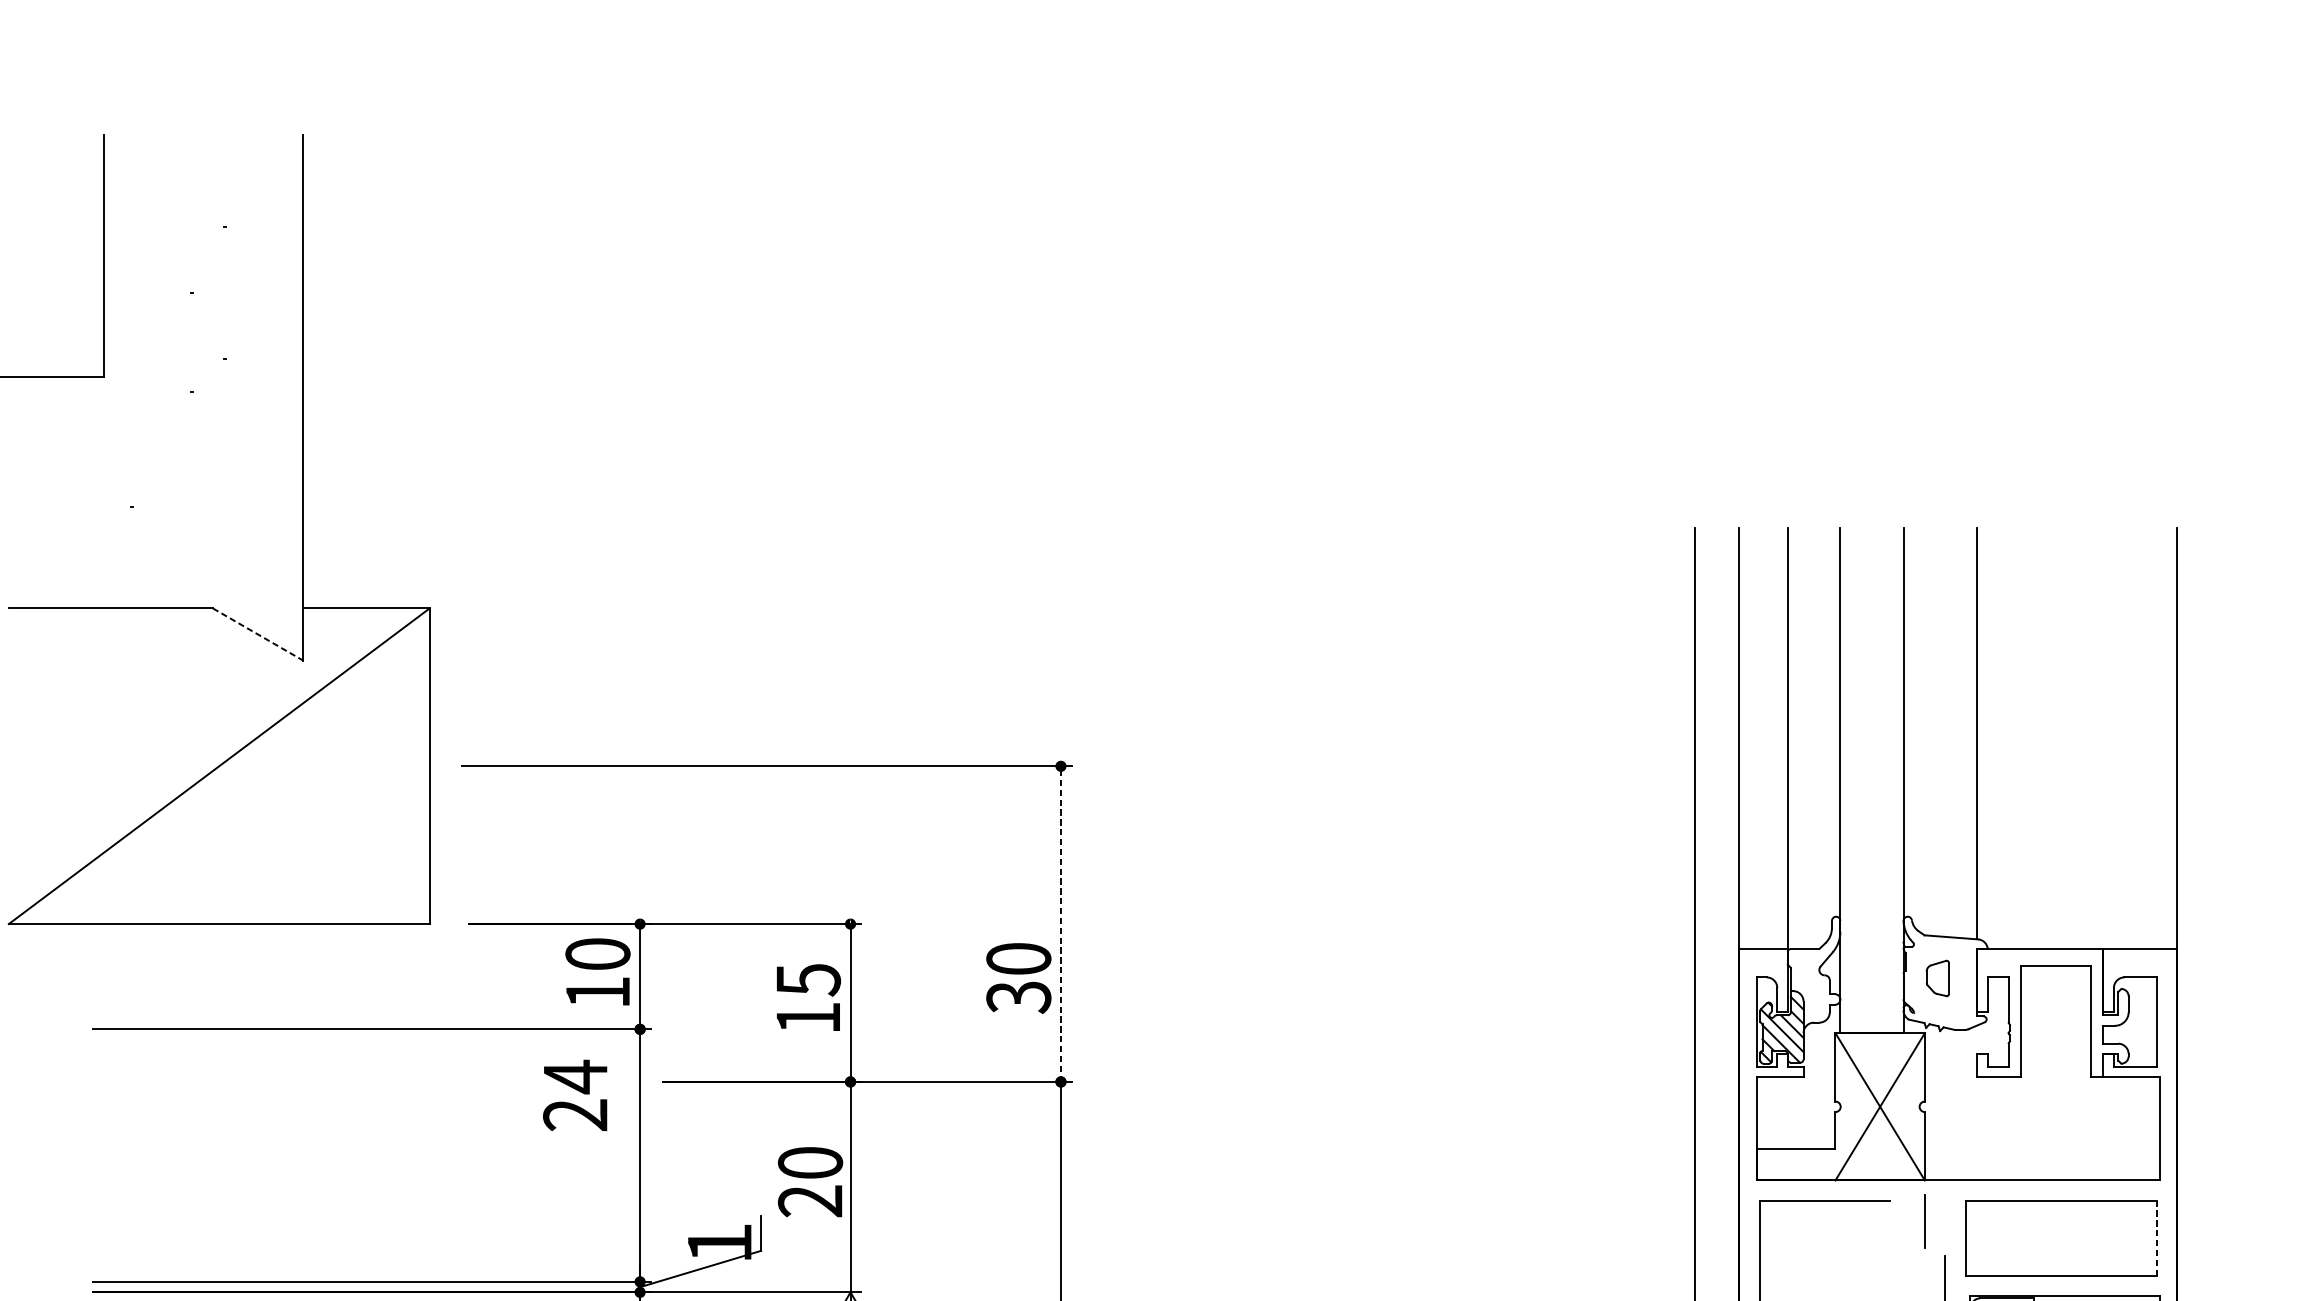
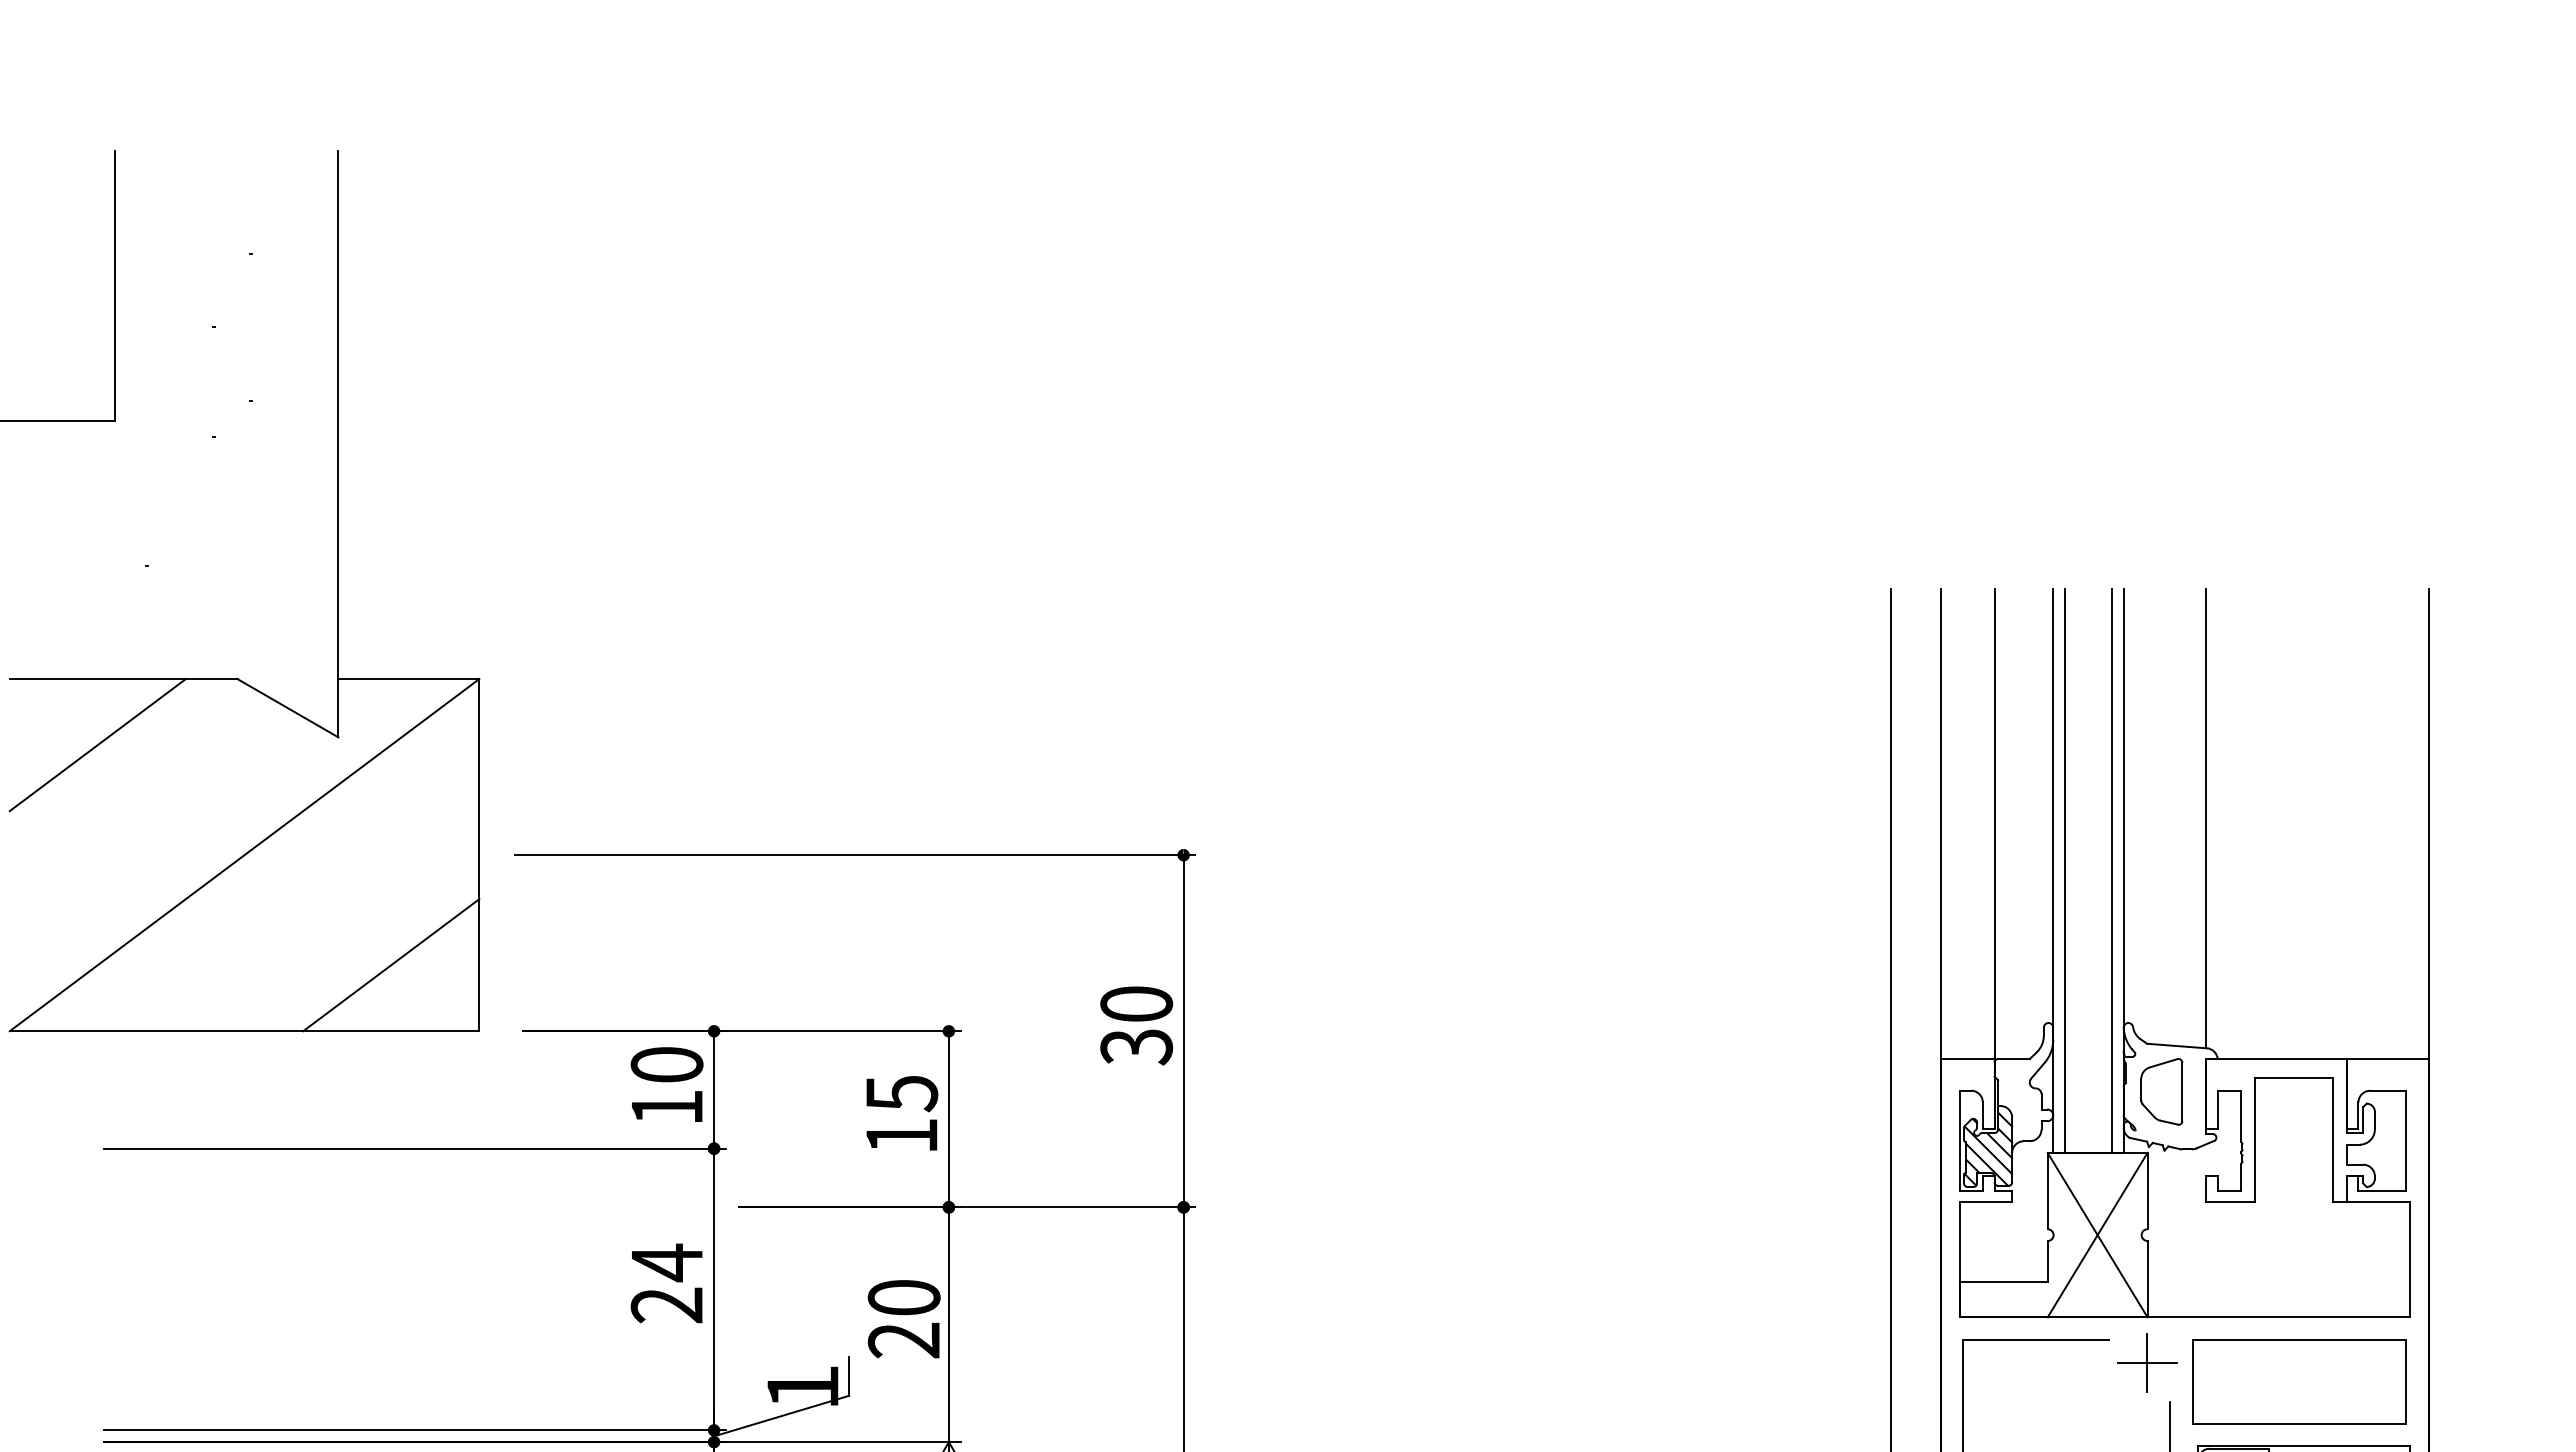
line: (258, 634) -> (288, 708), dashed -> solid
line: (87, 667) -> (97, 745), added
line: (1850, 780) -> (2064, 870), added
line: (1892, 780) -> (2111, 870), added
line: (350, 865) -> (391, 965), added
line: (1060, 923) -> (1183, 1030), dashed -> solid
text: (1018, 978) -> (1136, 1025), moved
part: (1937, 978) -> (2161, 1091), size x1.67
text: (575, 1095) -> (666, 1283), moved
line: (1923, 1221) -> (2146, 1363), added
line: (2157, 1238) -> (2406, 1381), dashed -> solid

